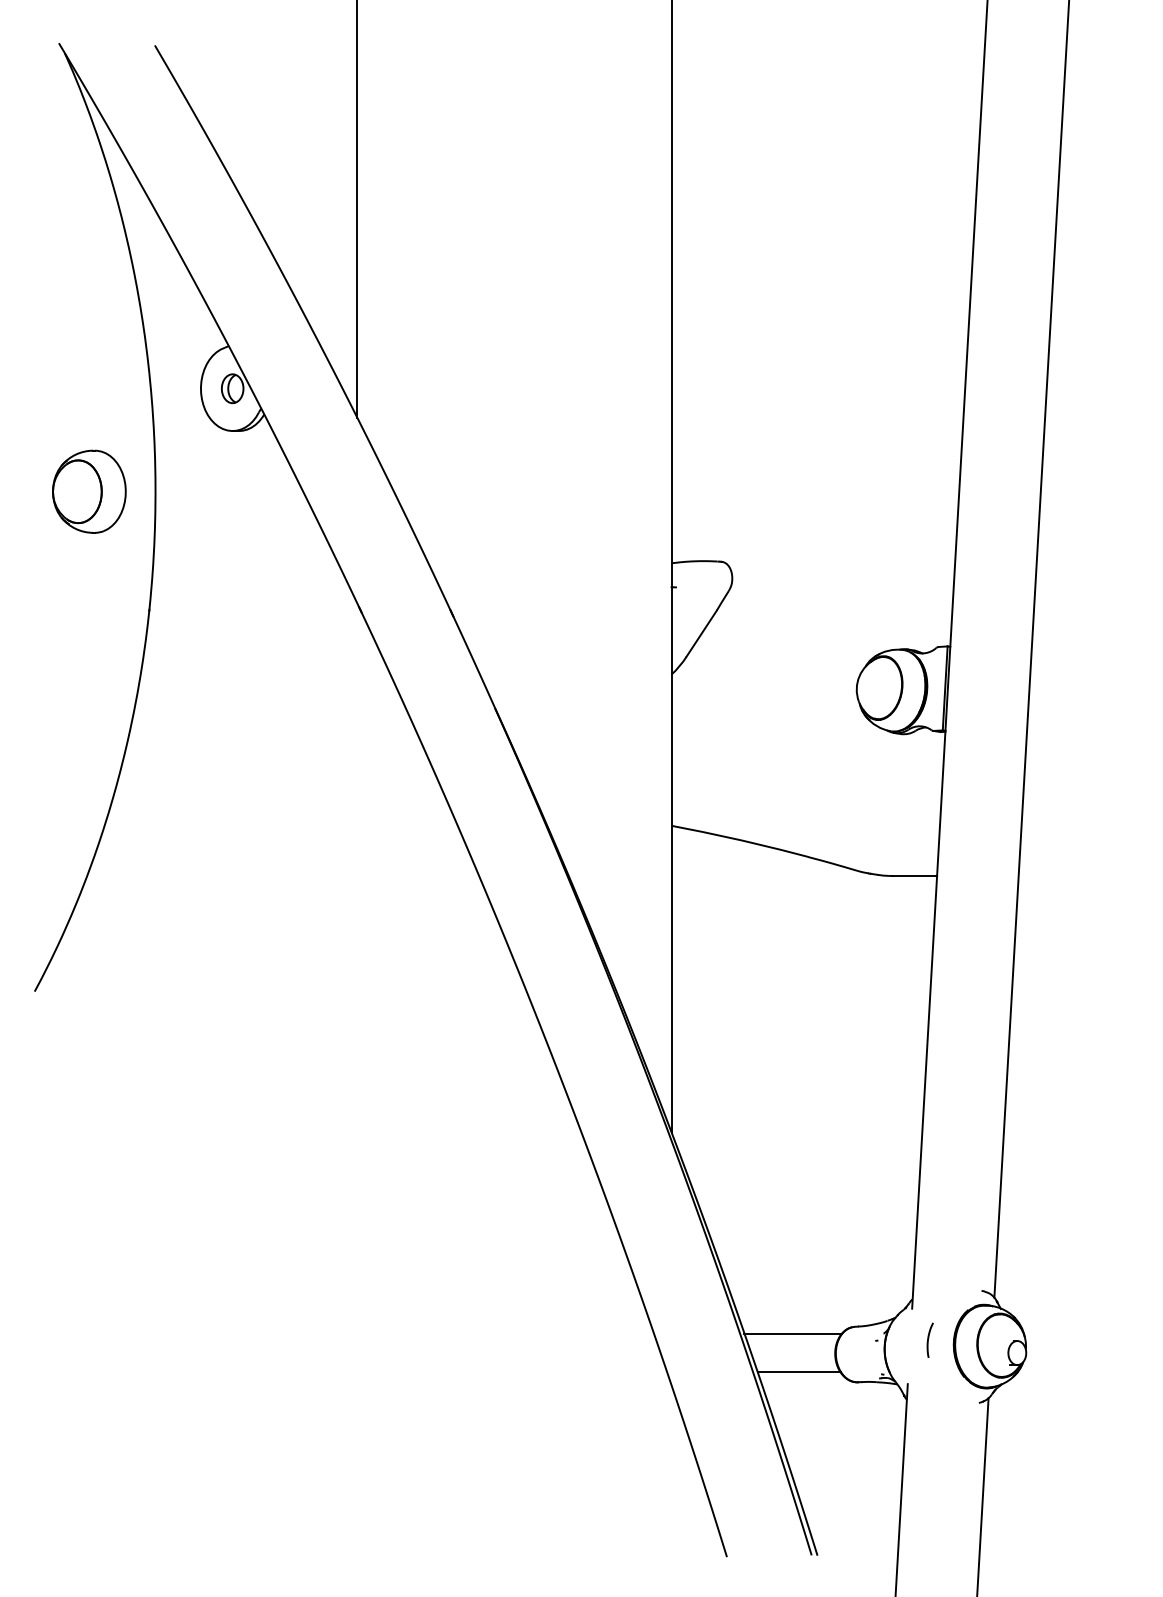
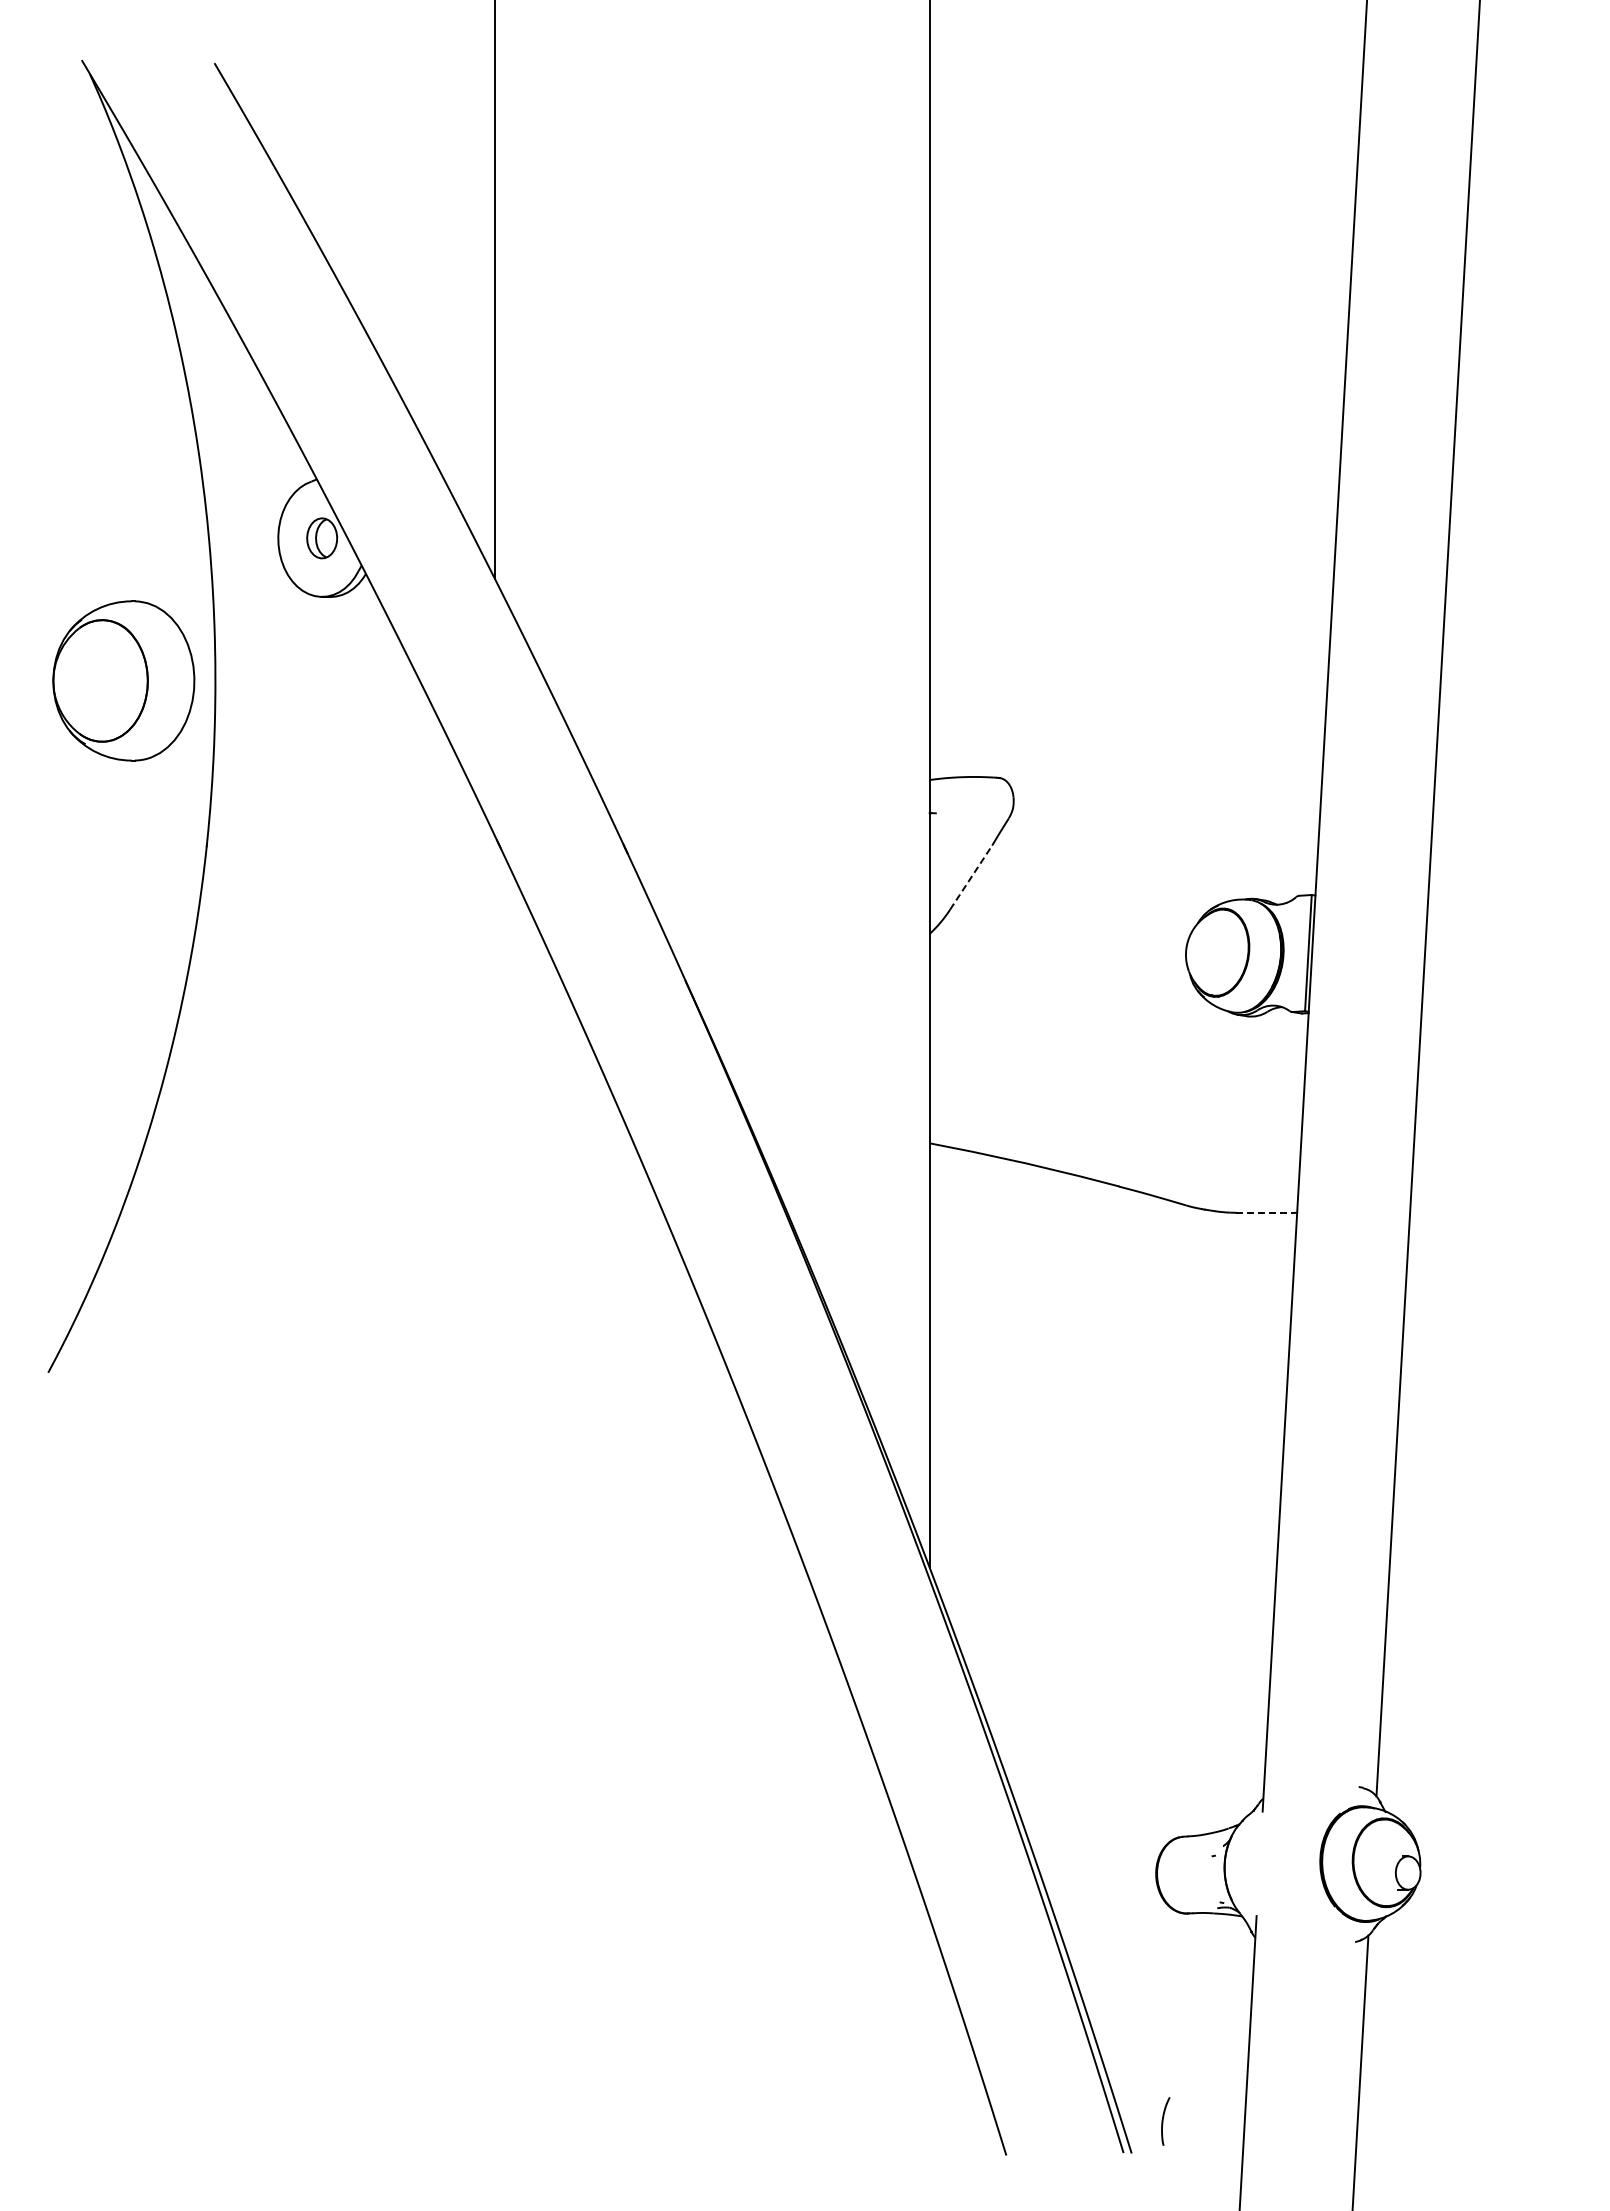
part: (89, 491) -> (123, 680), size x1.4
line: (701, 633) -> (971, 877), solid -> dashed
line: (914, 875) -> (1265, 1212), solid -> dashed
line: (792, 1333) -> (1097, 1846), removed
curve: (928, 1340) -> (1163, 2121), moved
line: (798, 1372) -> (1105, 1899), removed

